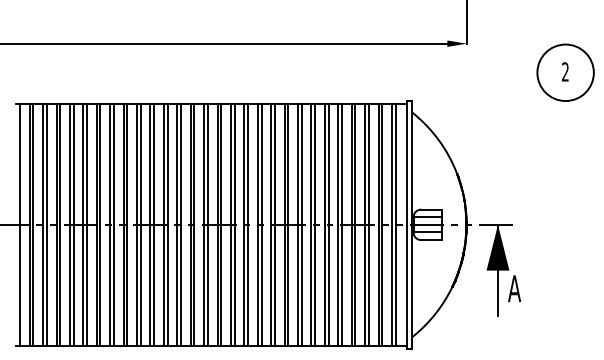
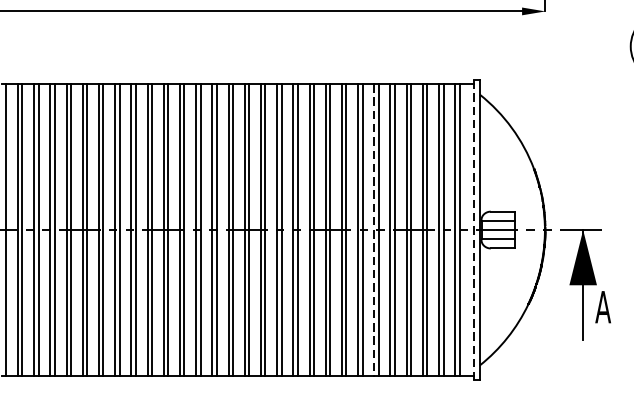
line: (324, 224) -> (373, 229), solid -> dashed
line: (407, 225) -> (473, 230), solid -> dashed

